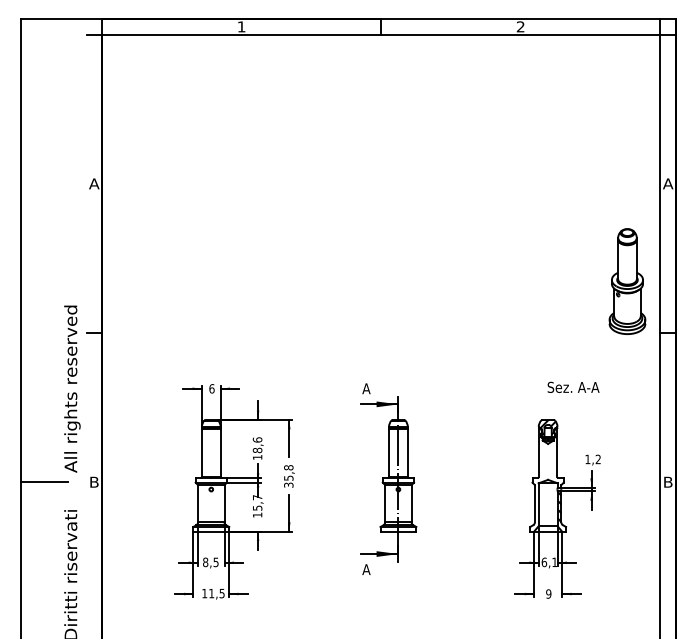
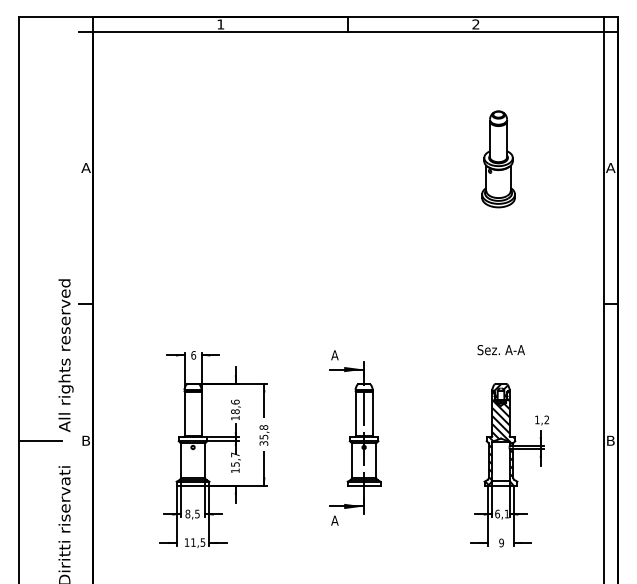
part: (627, 281) -> (498, 159), moved
text: (572, 387) -> (500, 350), moved
hatch: (547, 479) -> (500, 438), added

